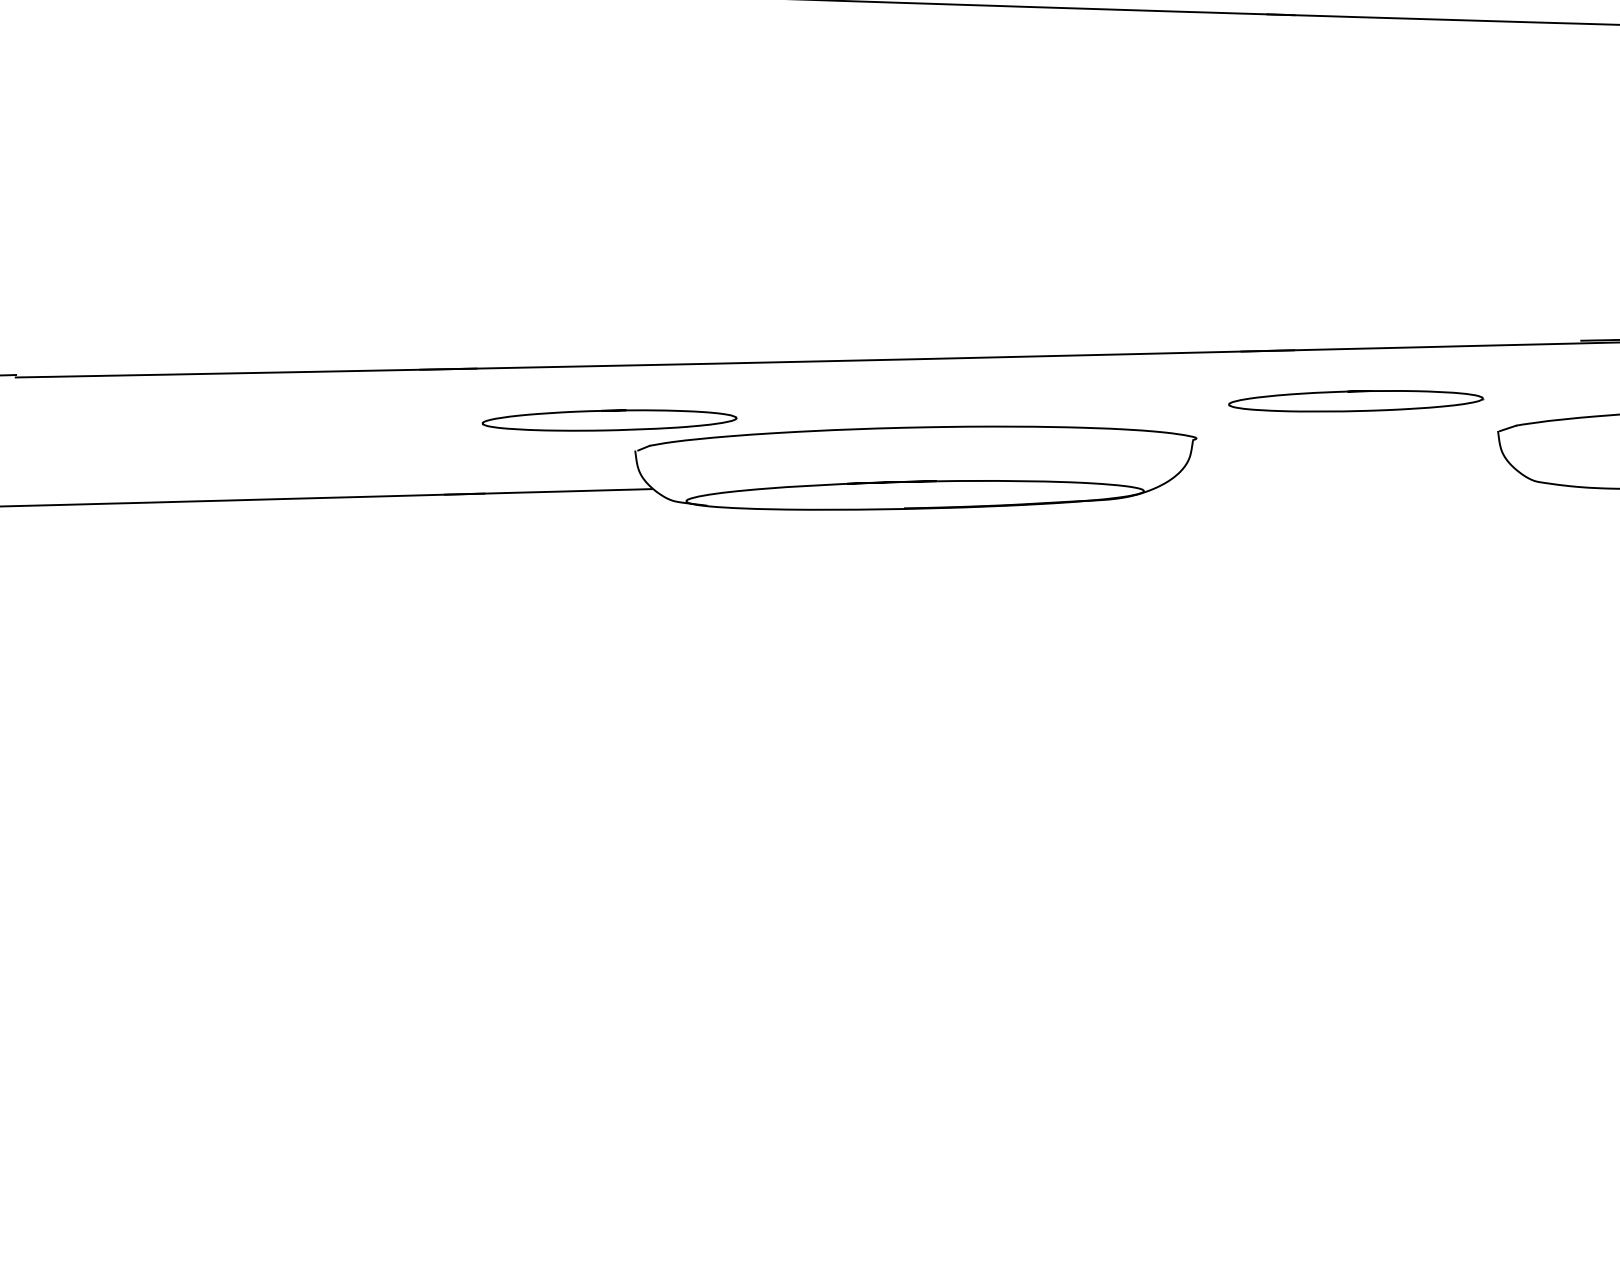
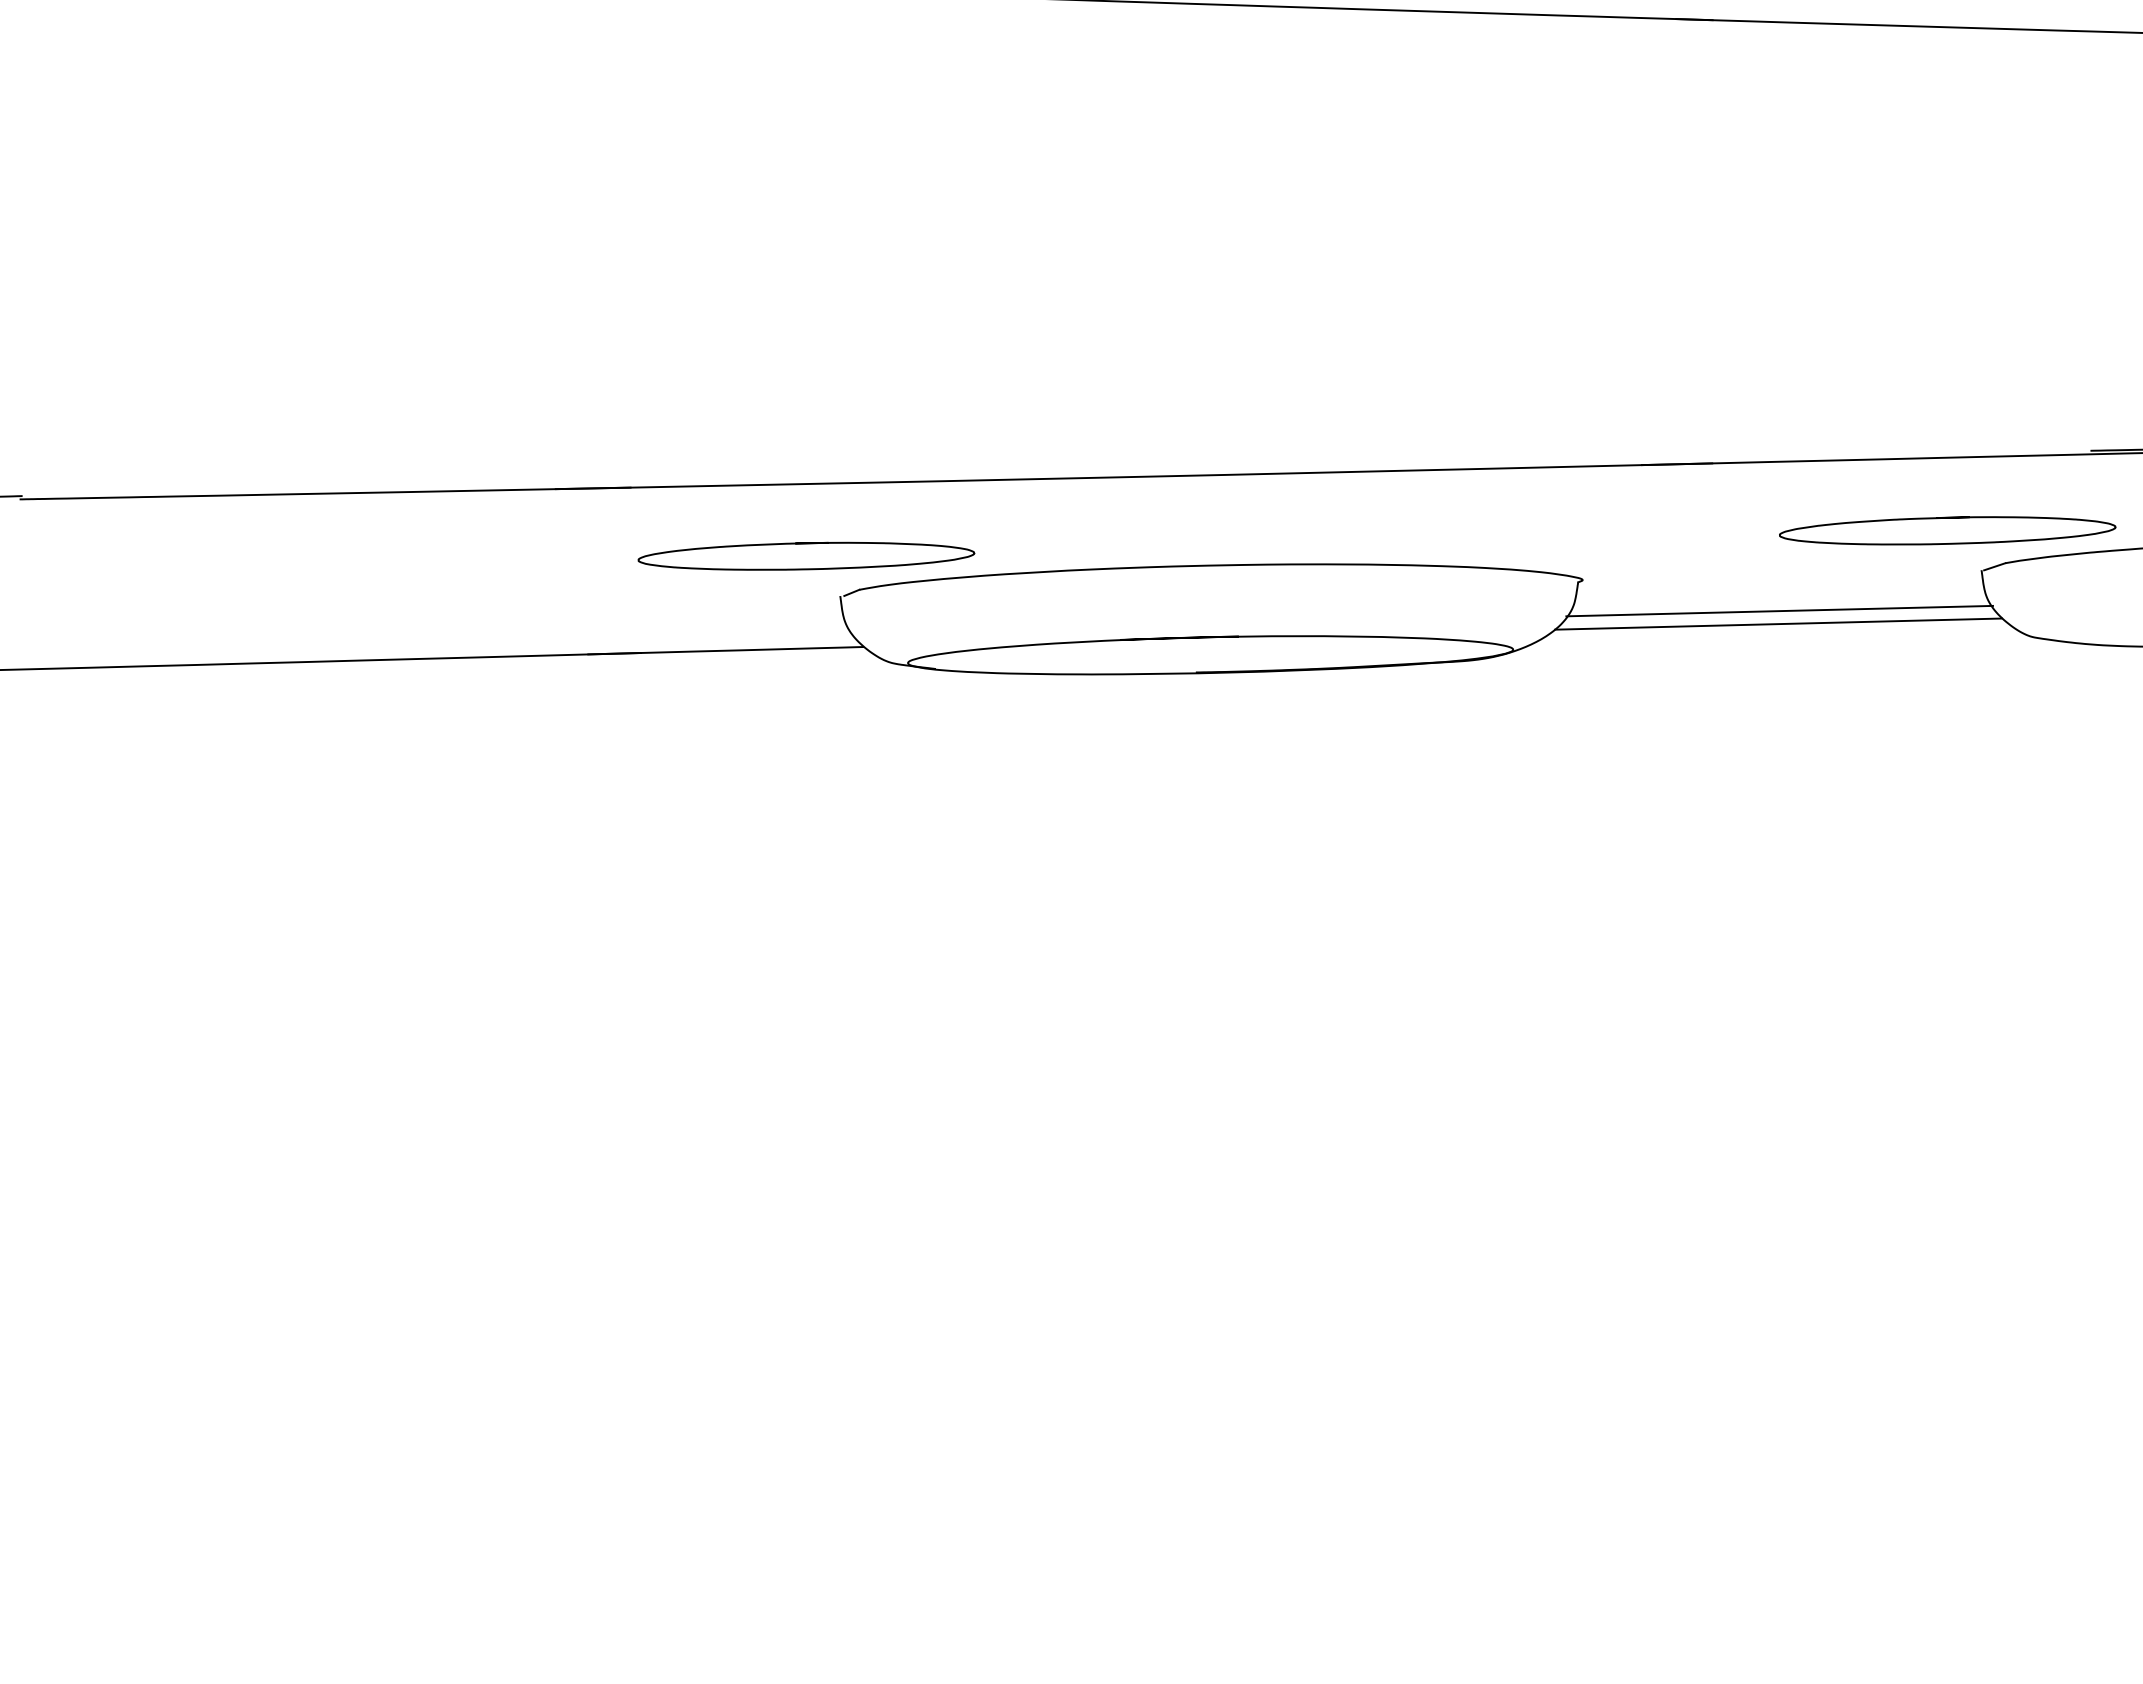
part: (1355, 401) -> (1947, 530), moved
line: (1345, 461) -> (1779, 610), added
line: (1344, 471) -> (1778, 623), added

